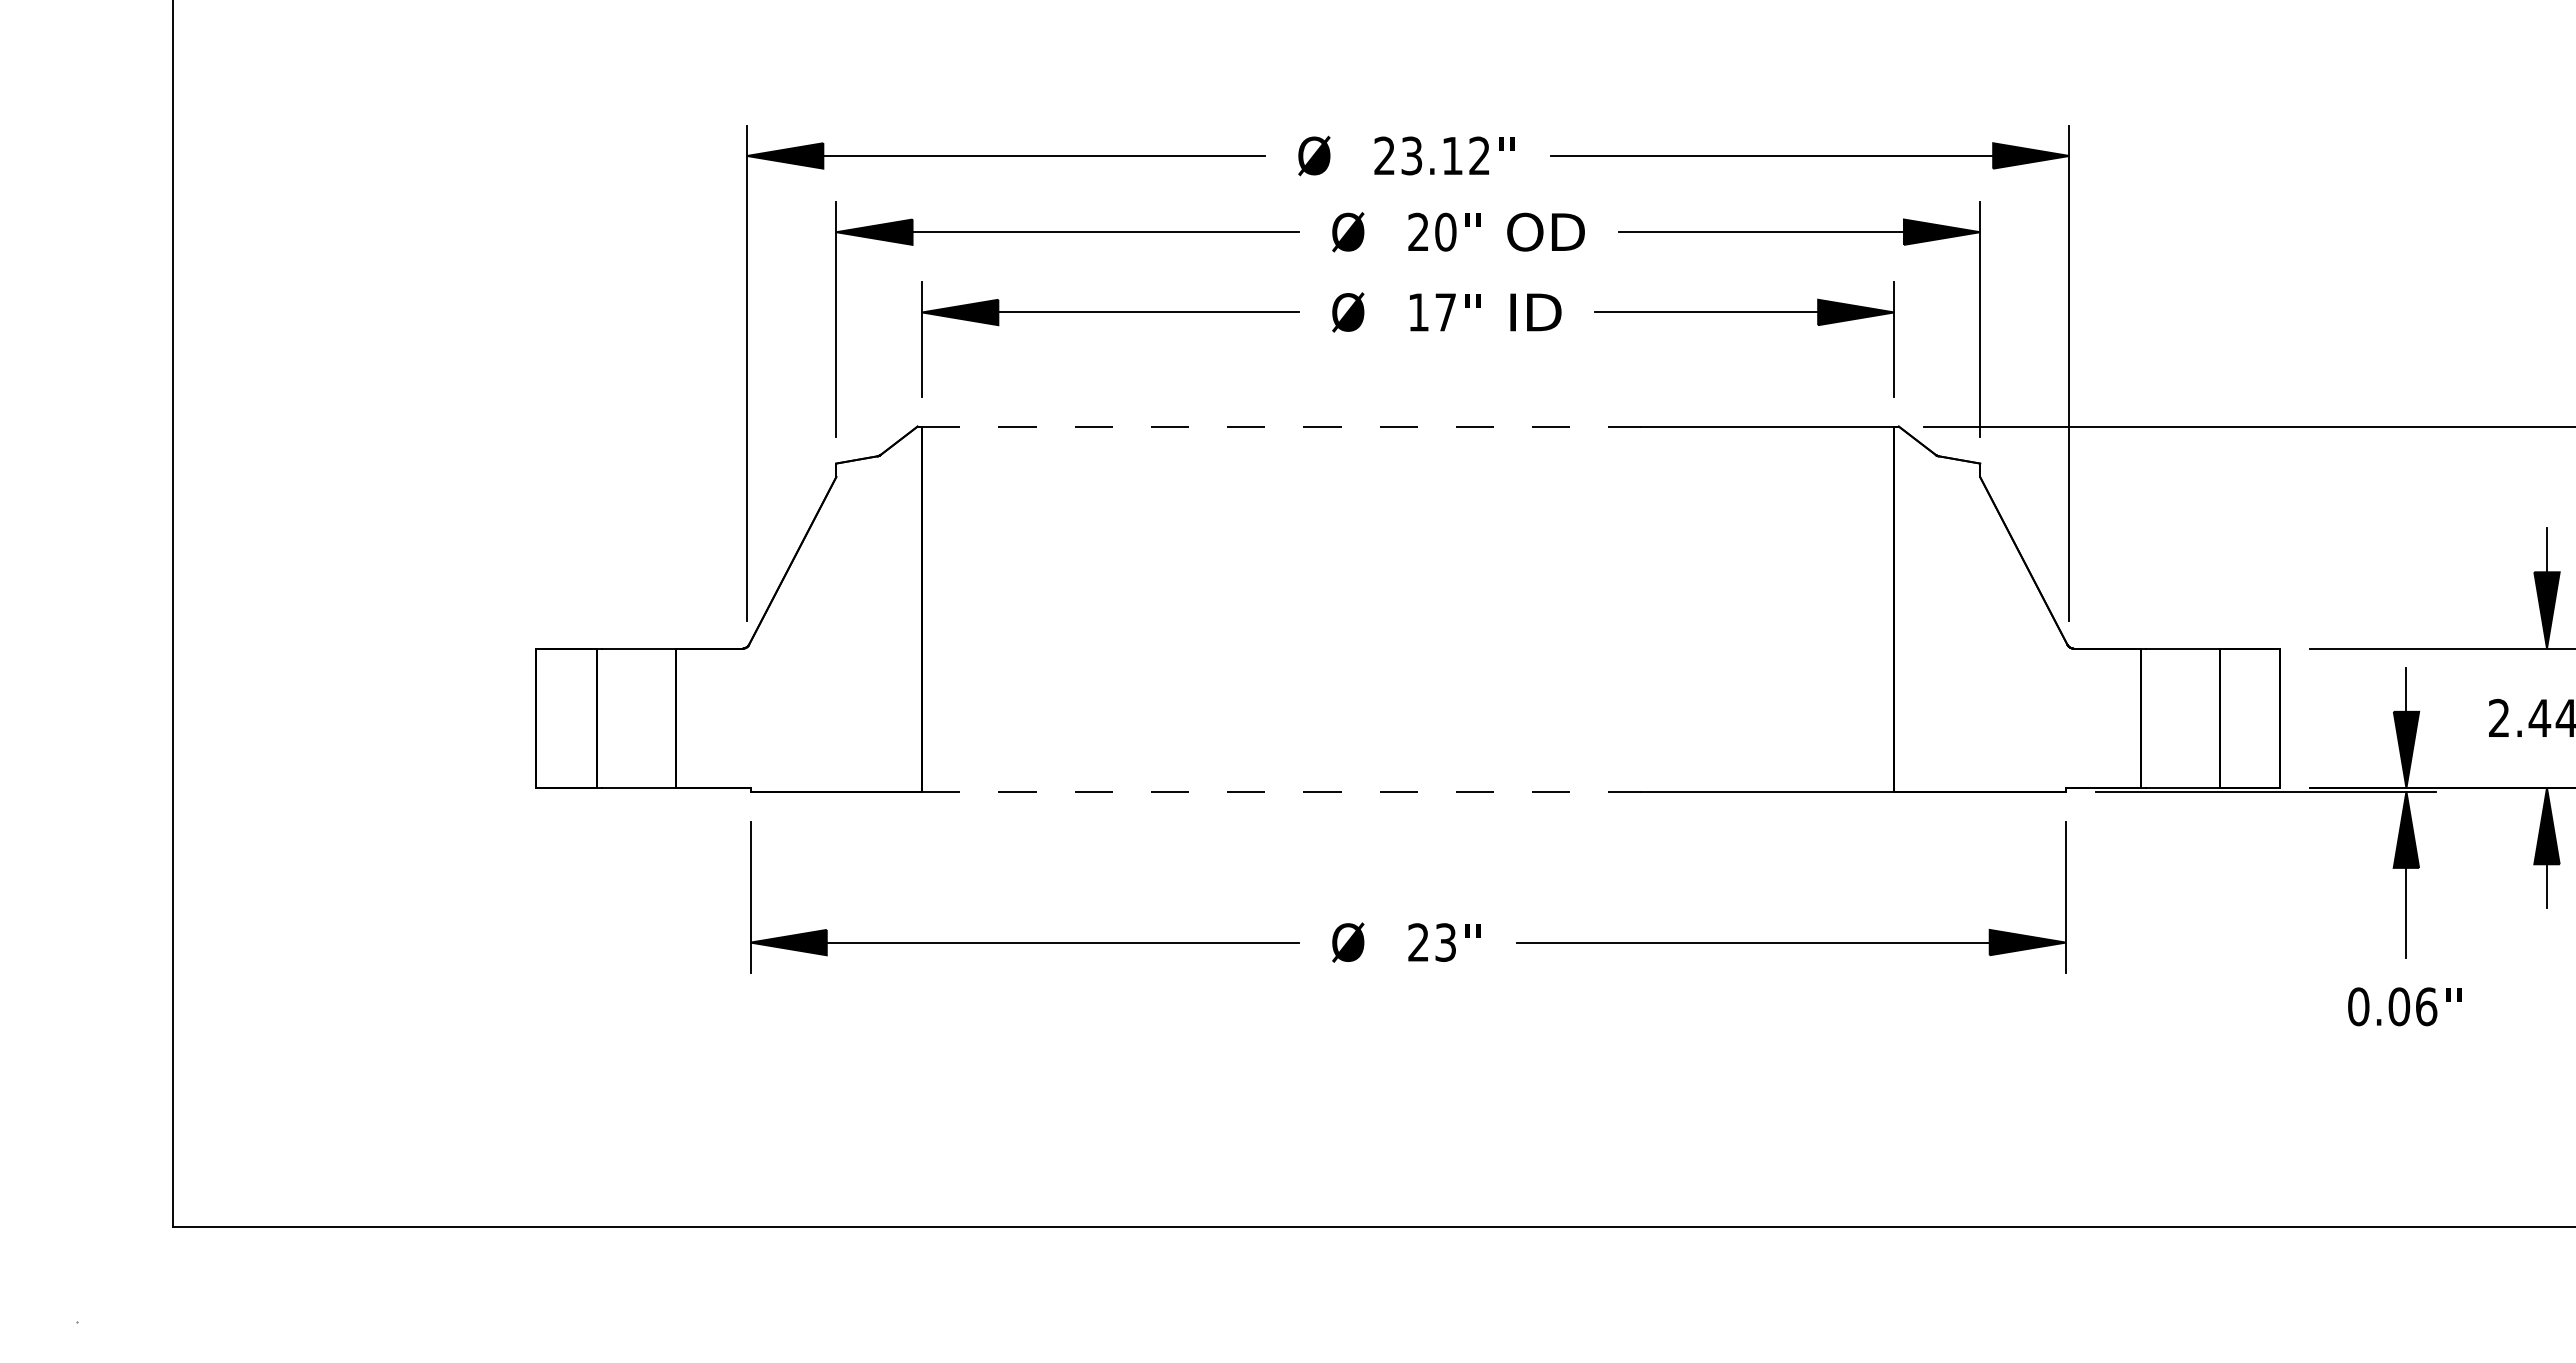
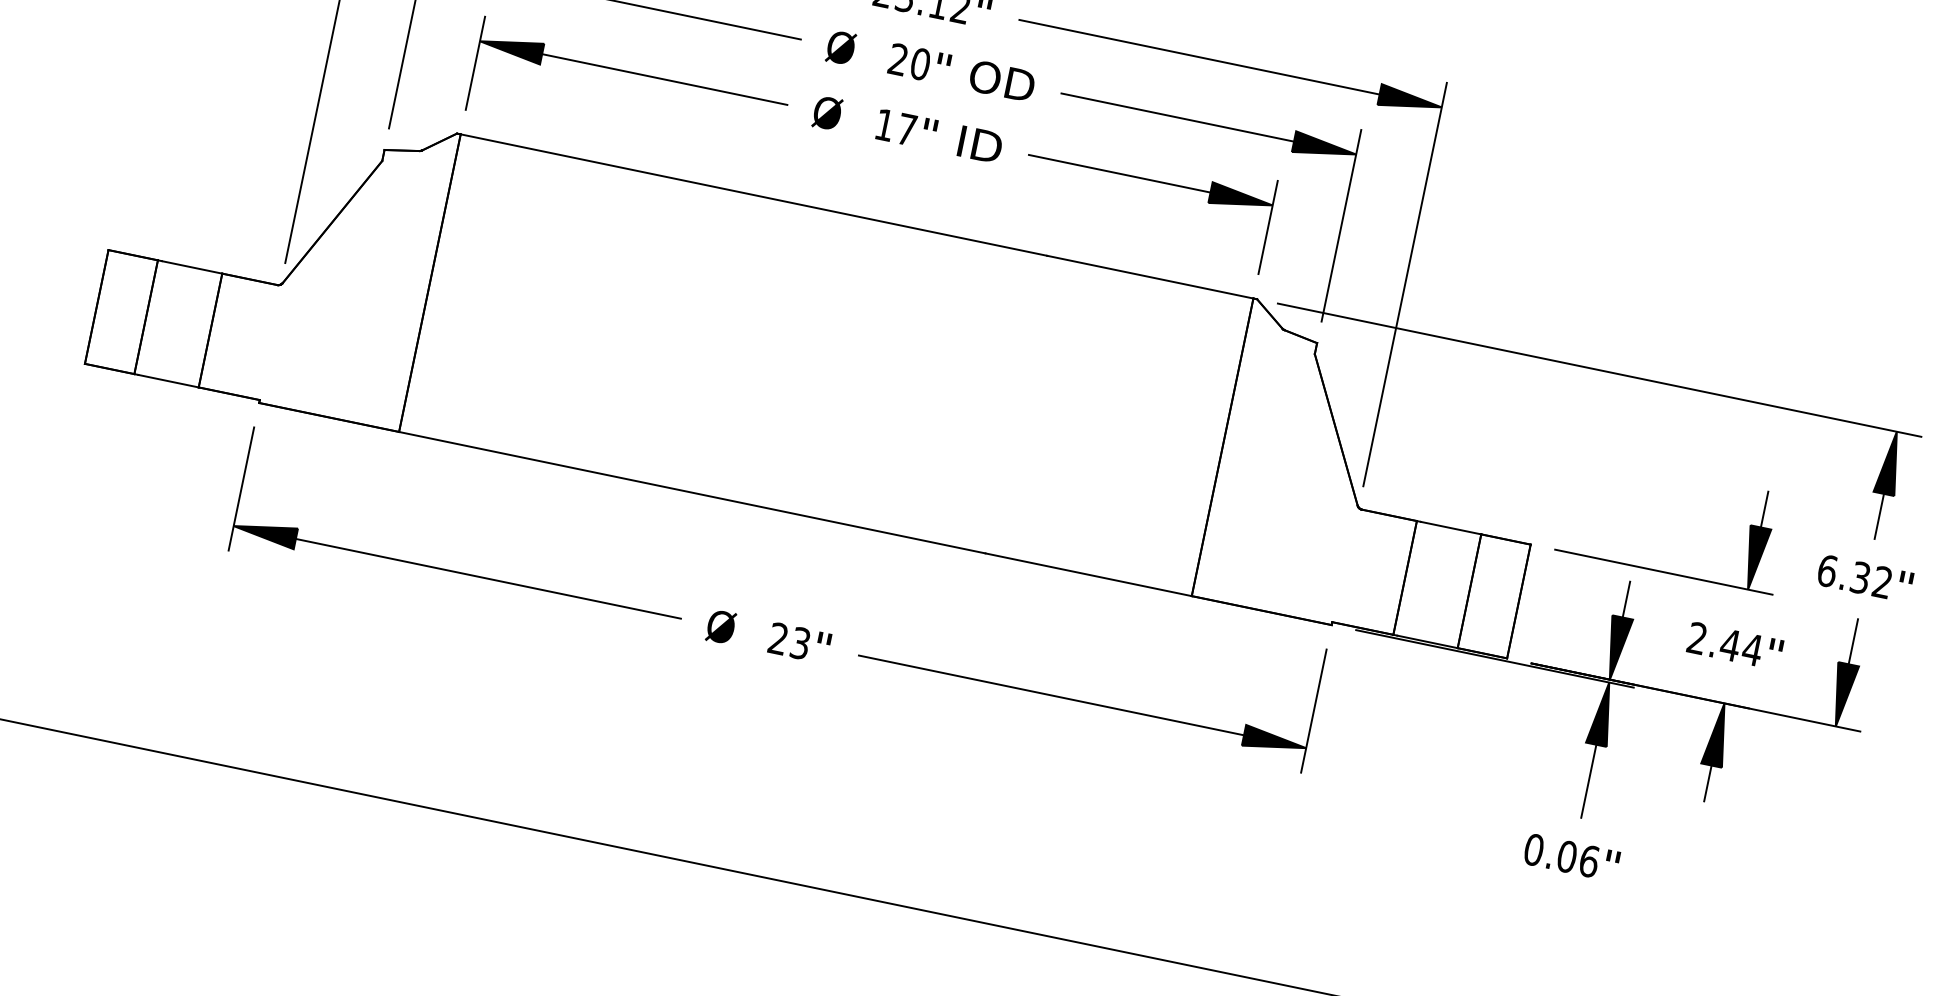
line: (1281, 426) -> (753, 194), dashed -> solid
line: (1281, 791) -> (692, 492), dashed -> solid

